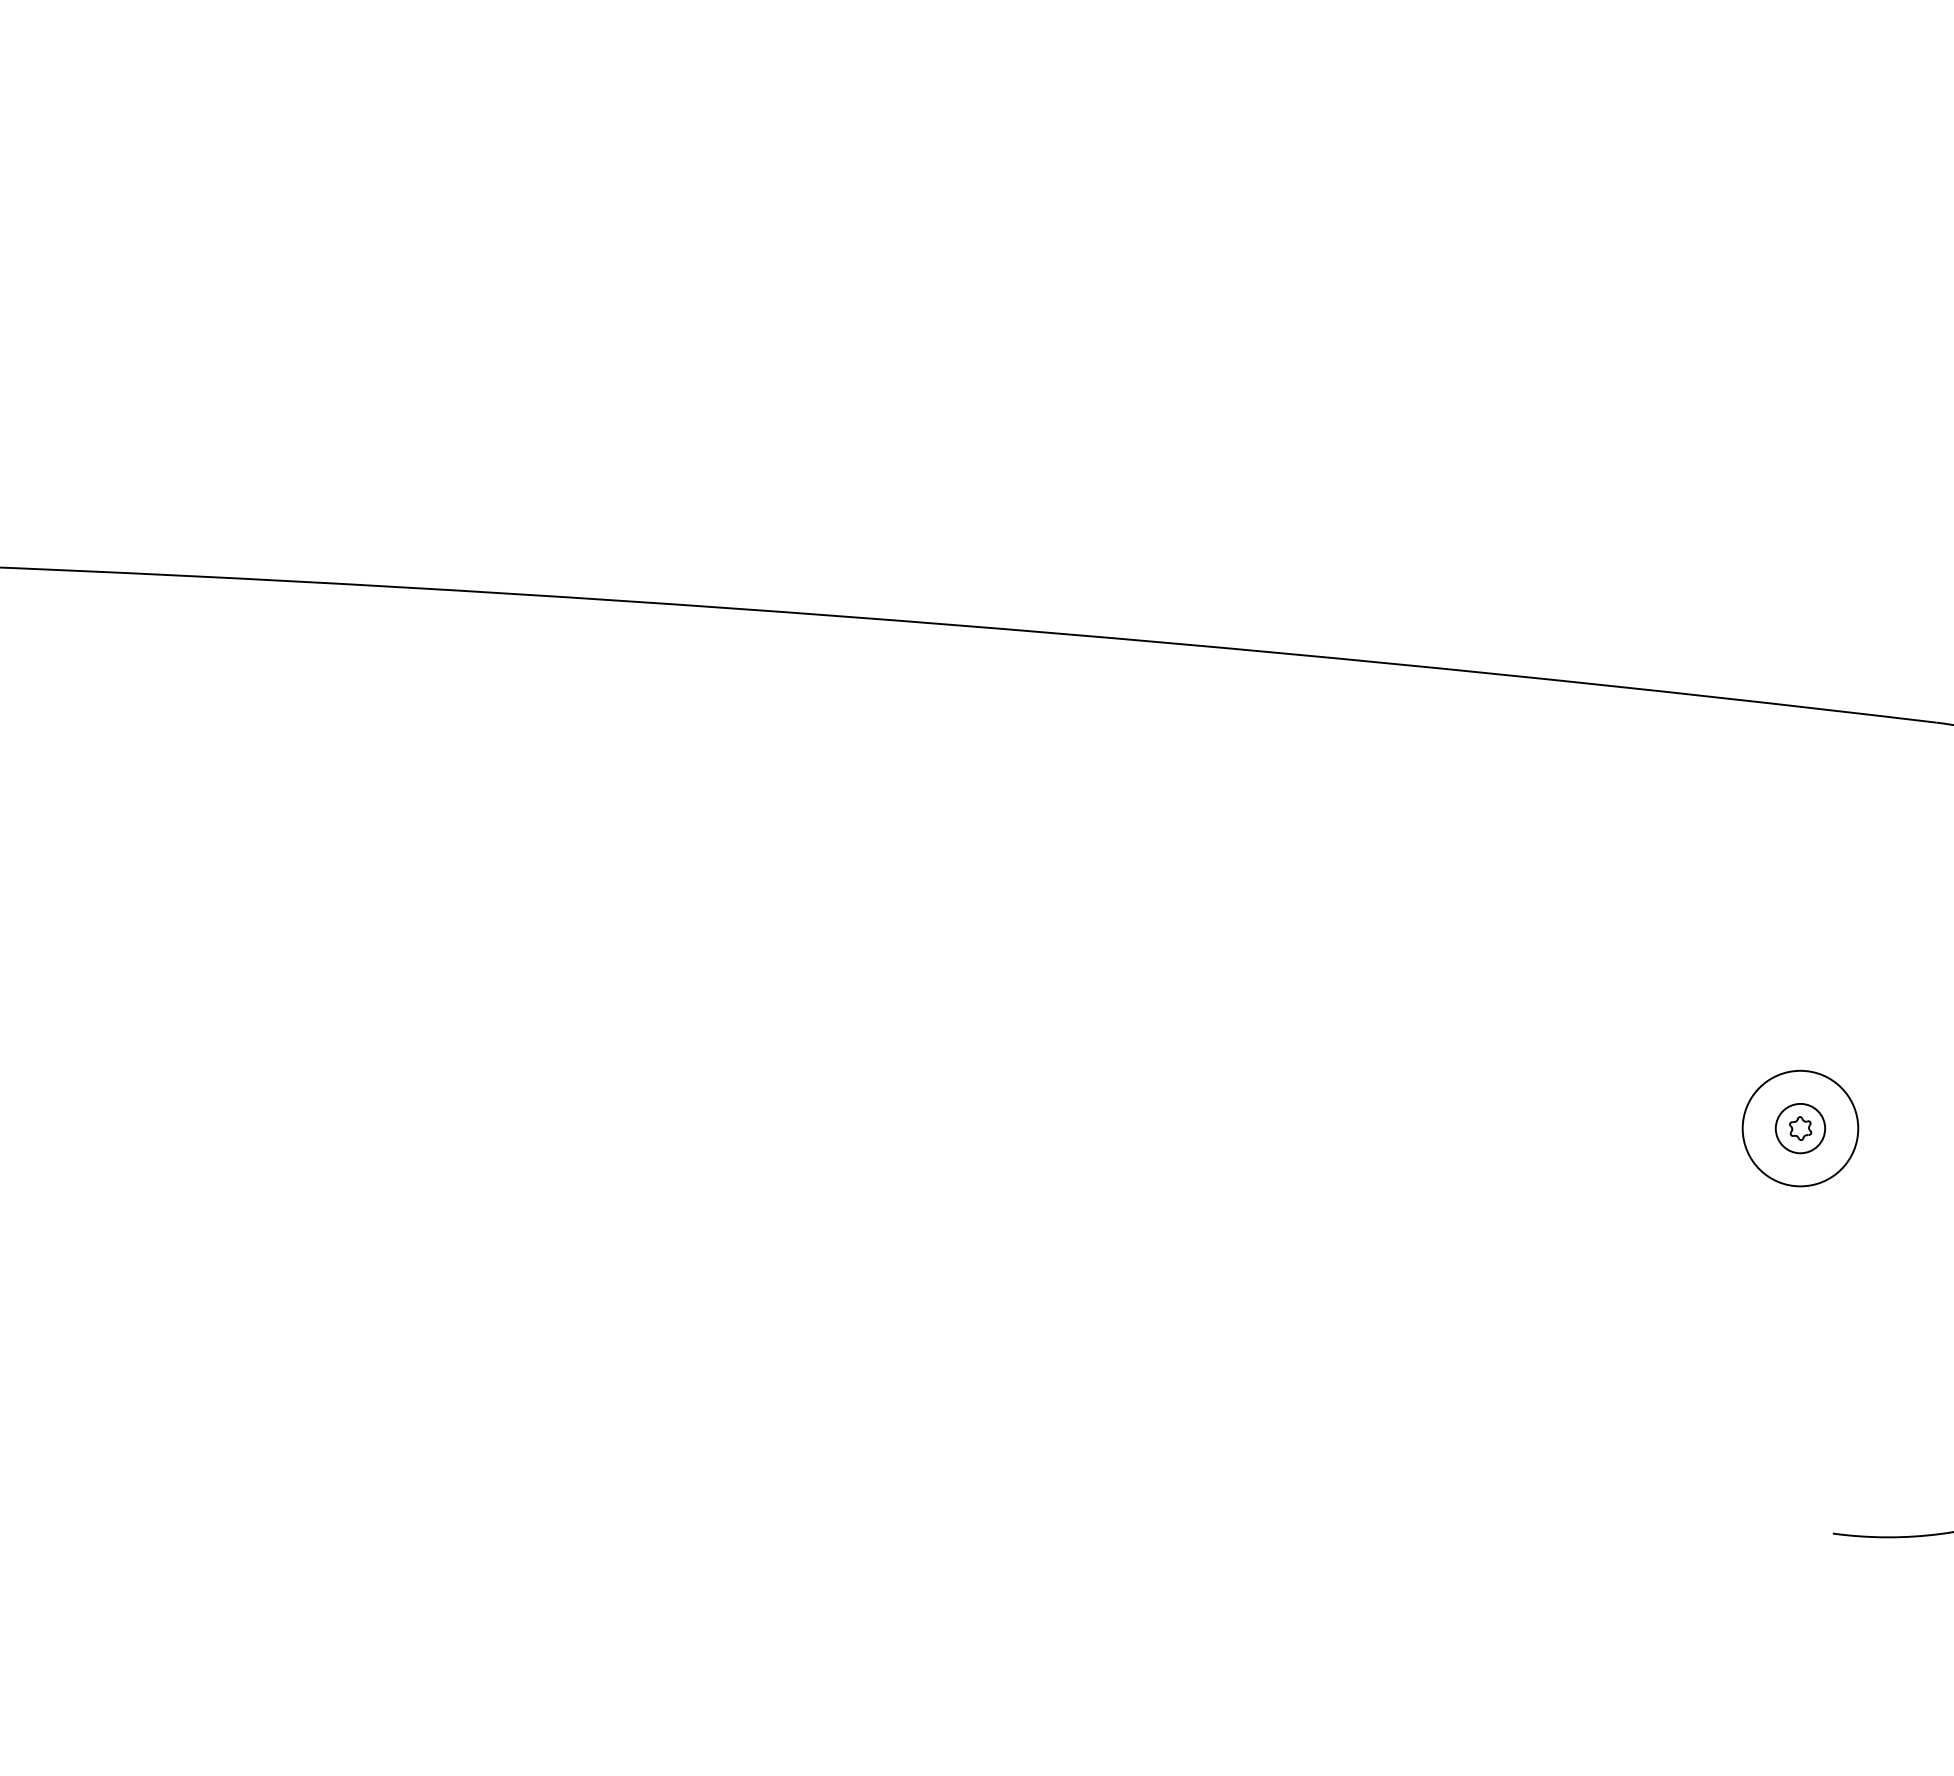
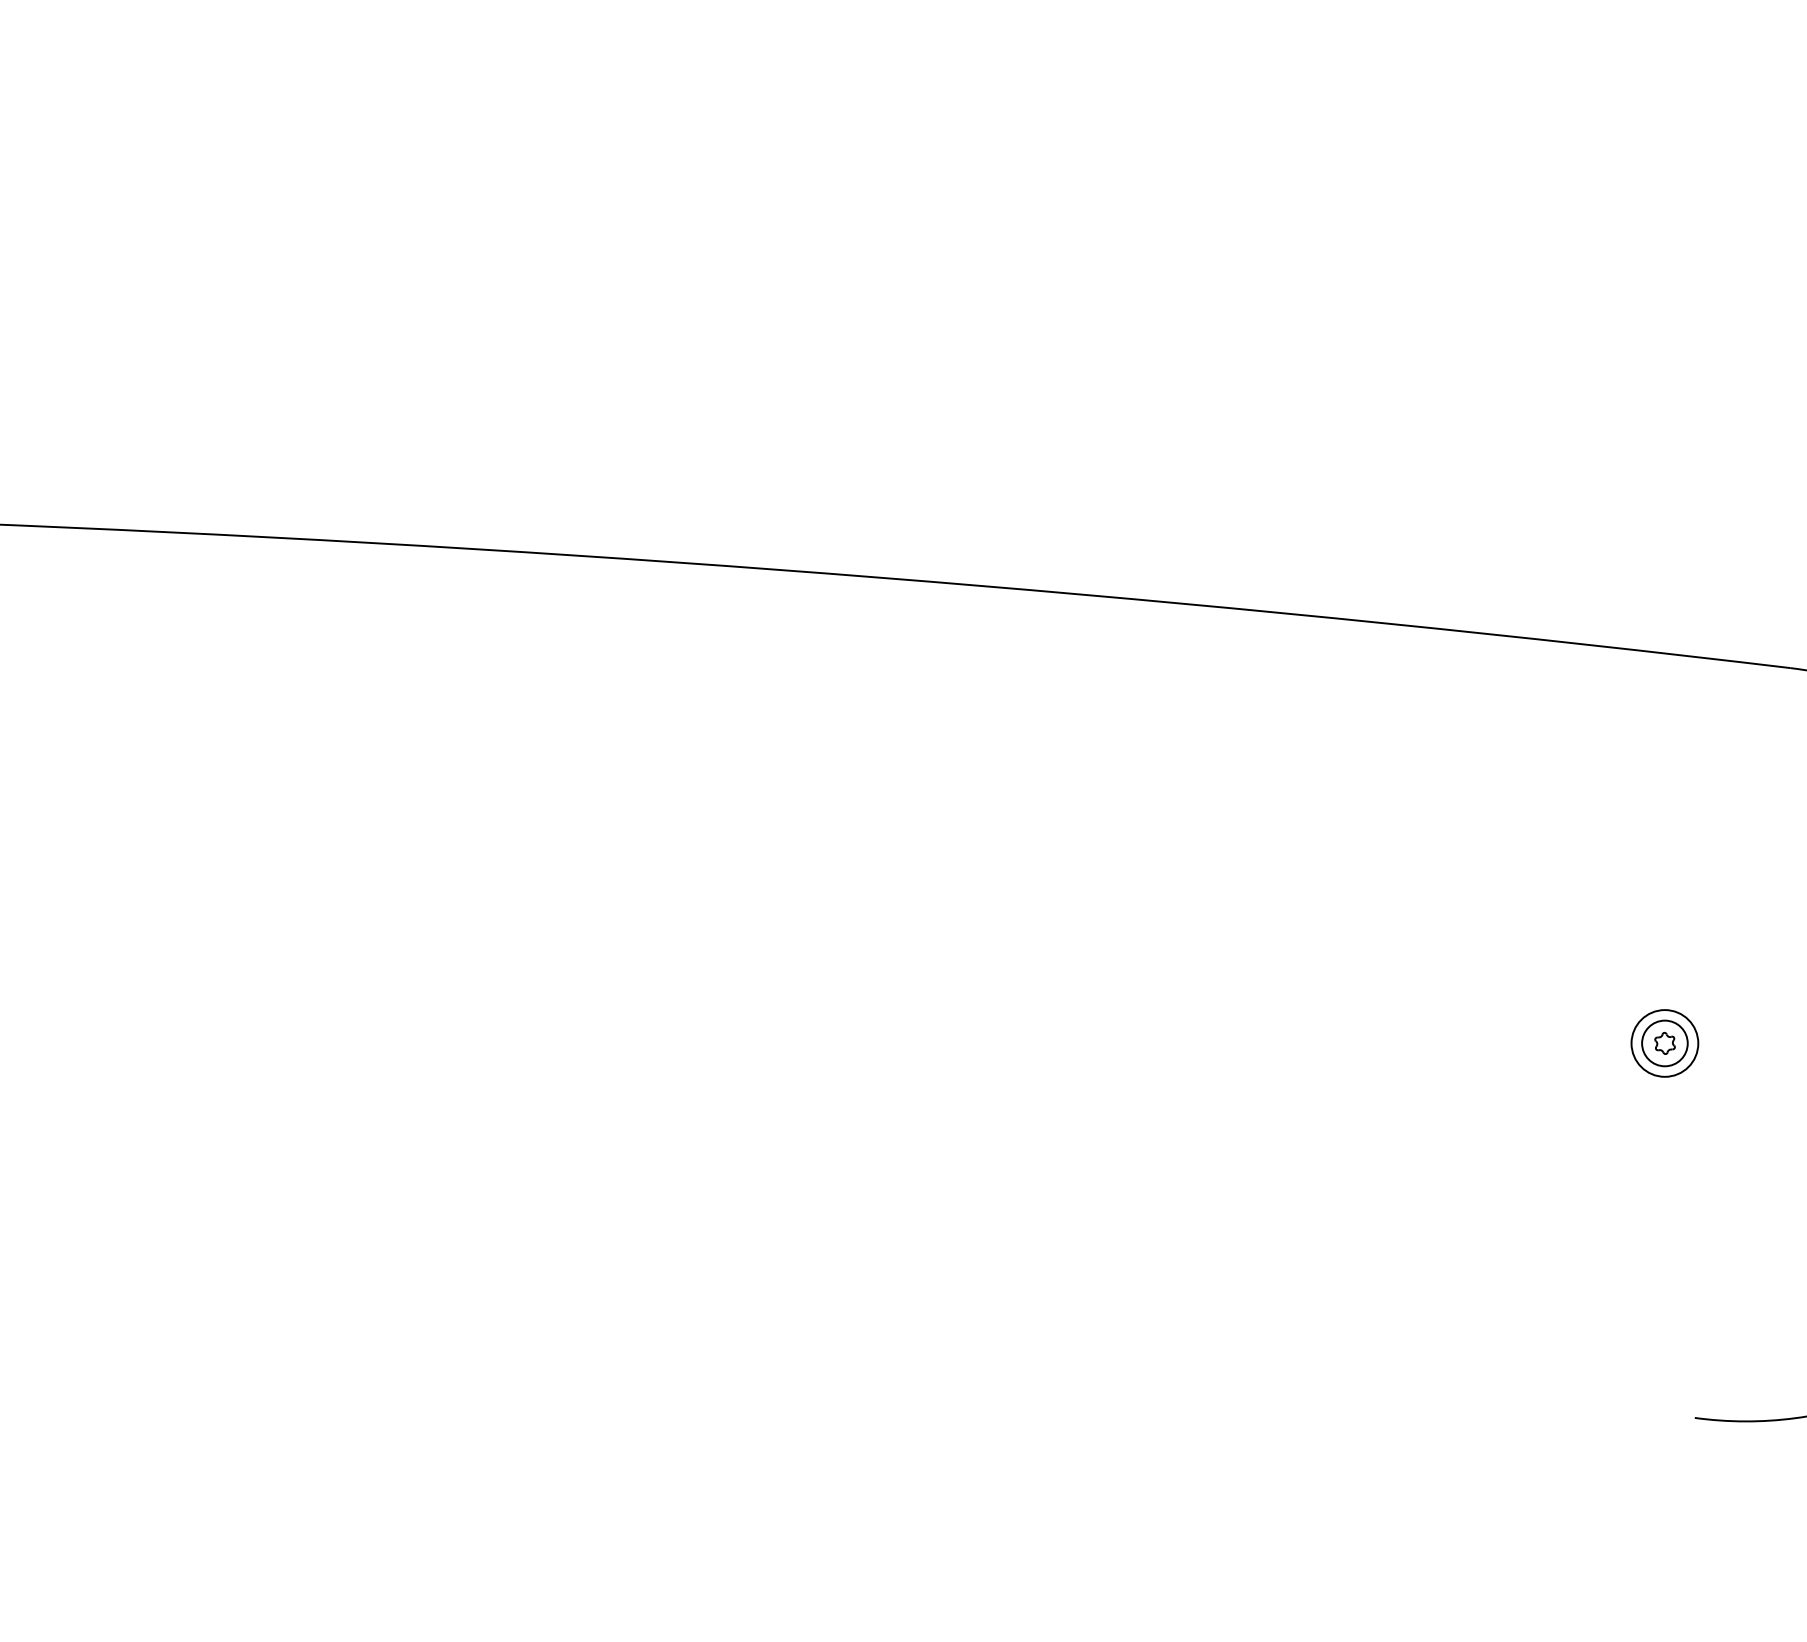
circle: (1800, 1128) -> (1664, 1043), size x0.62

